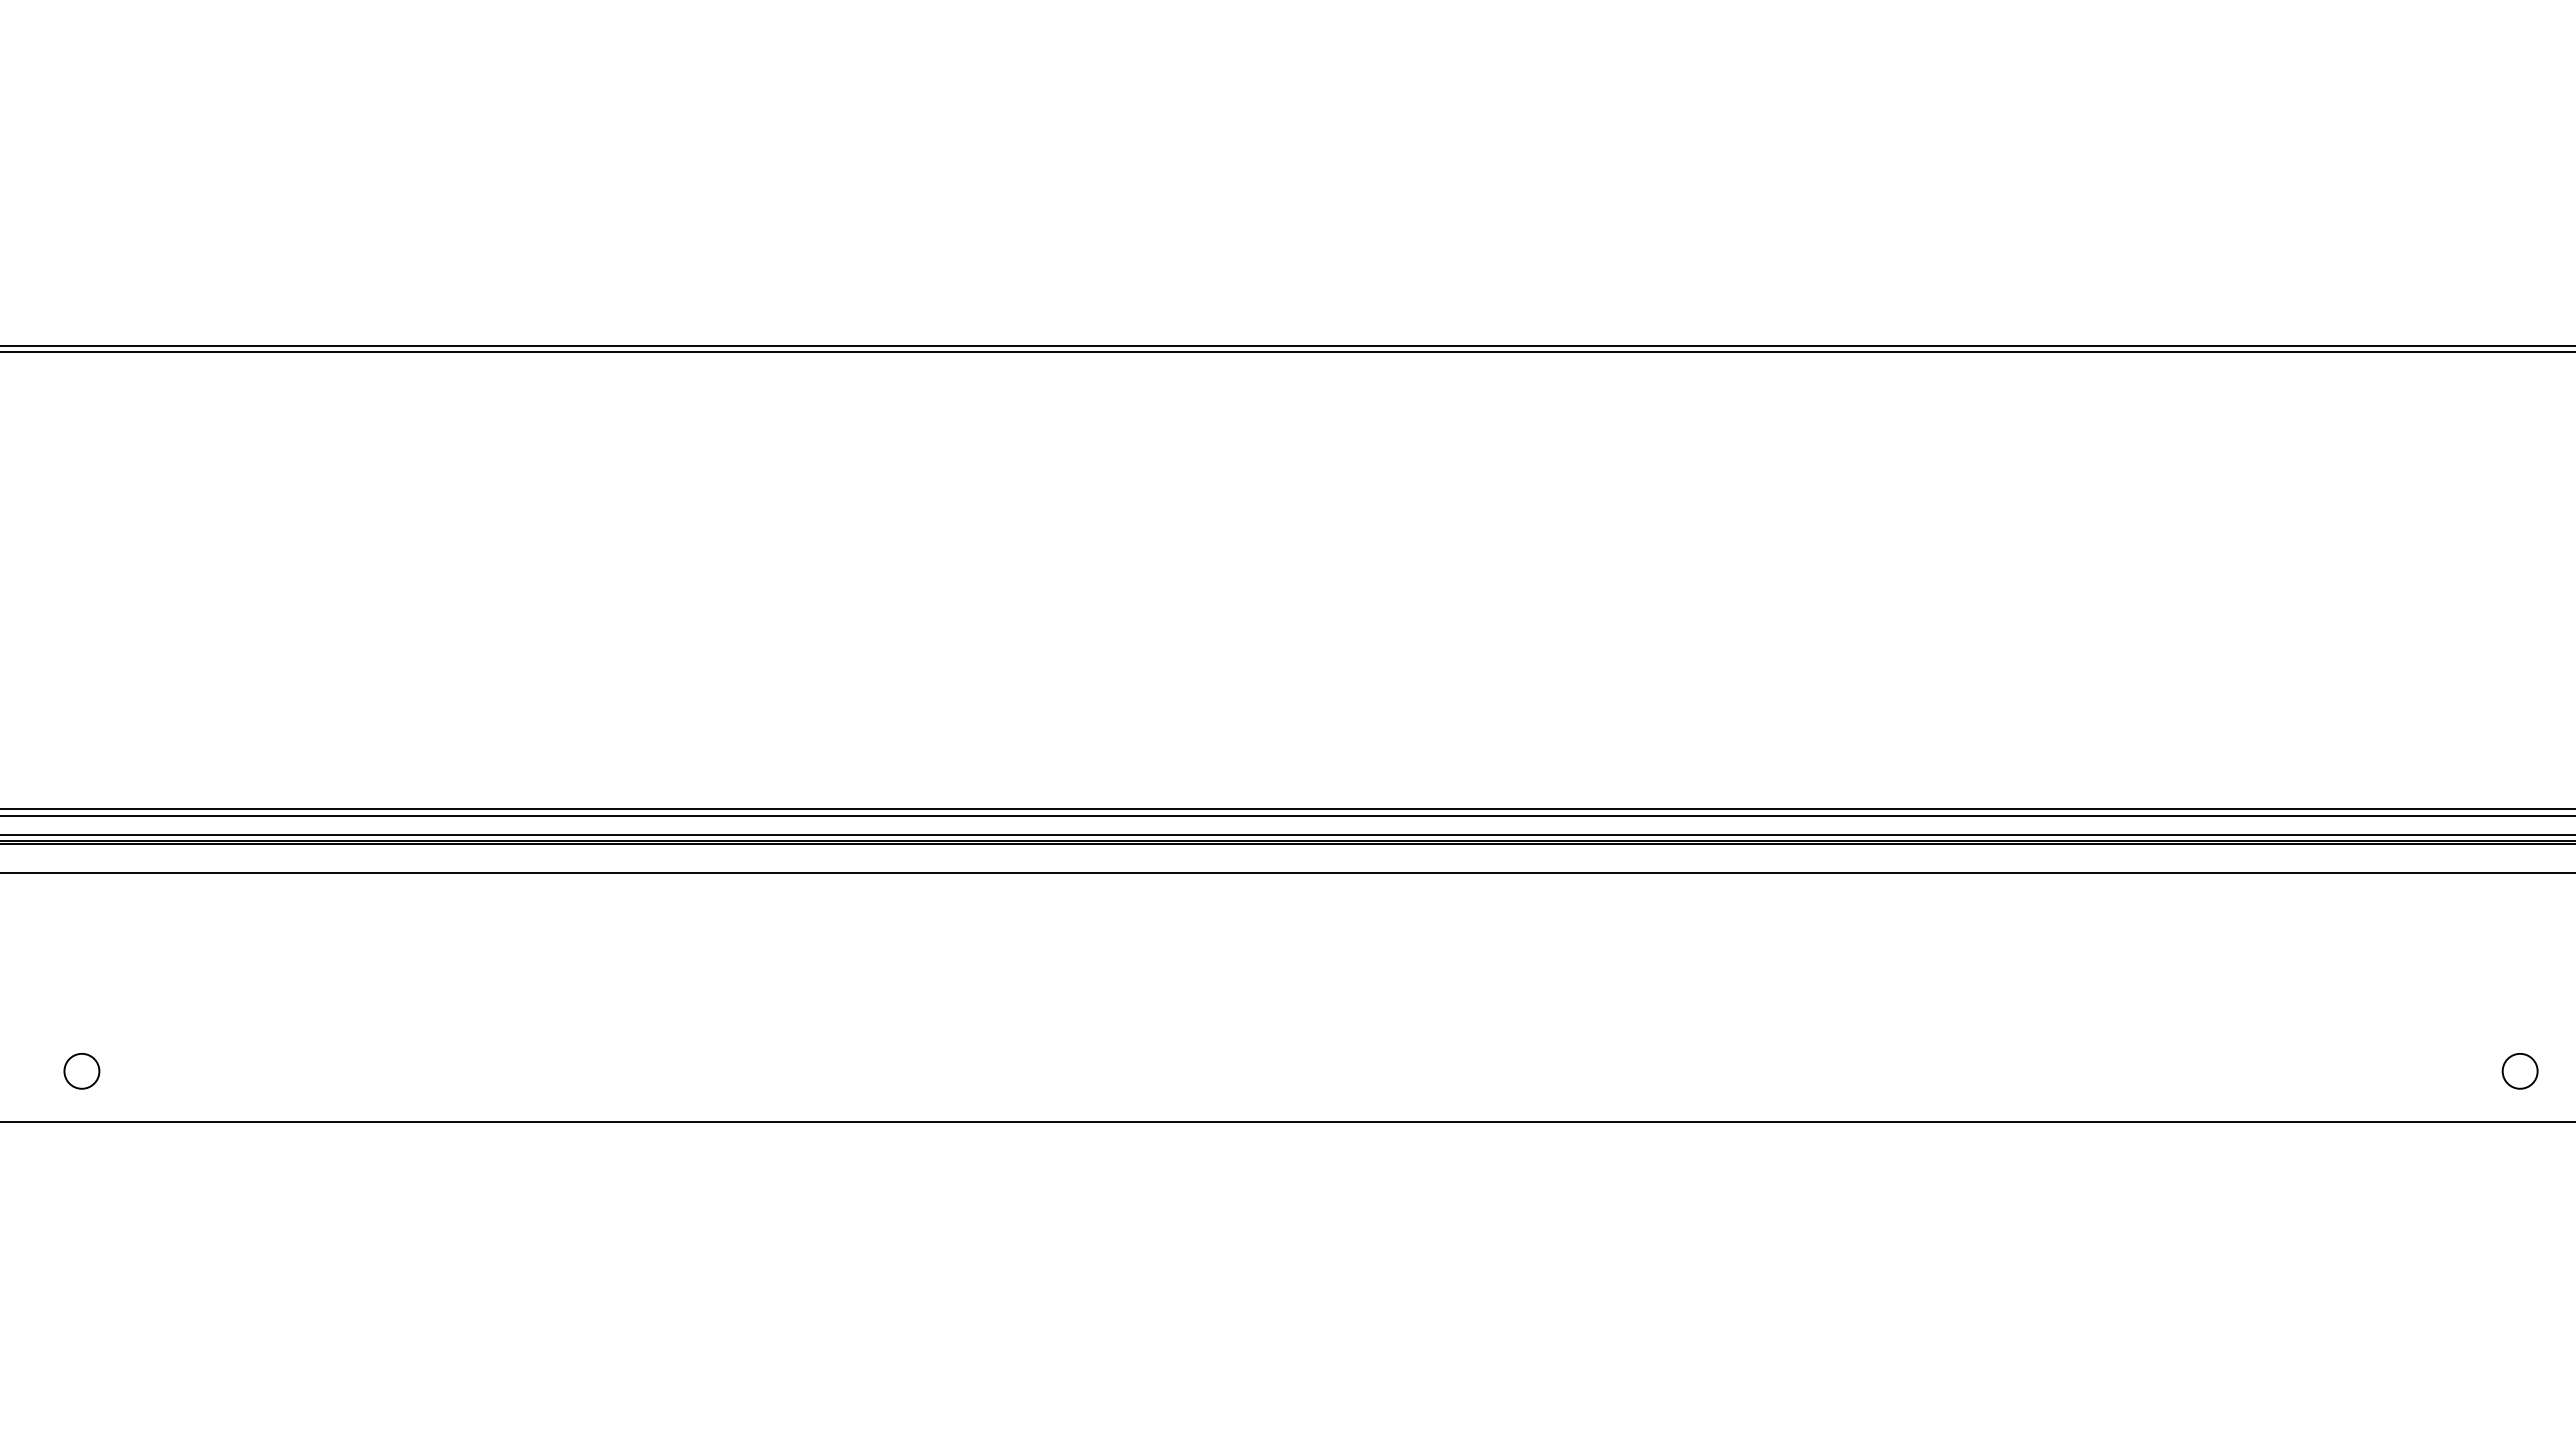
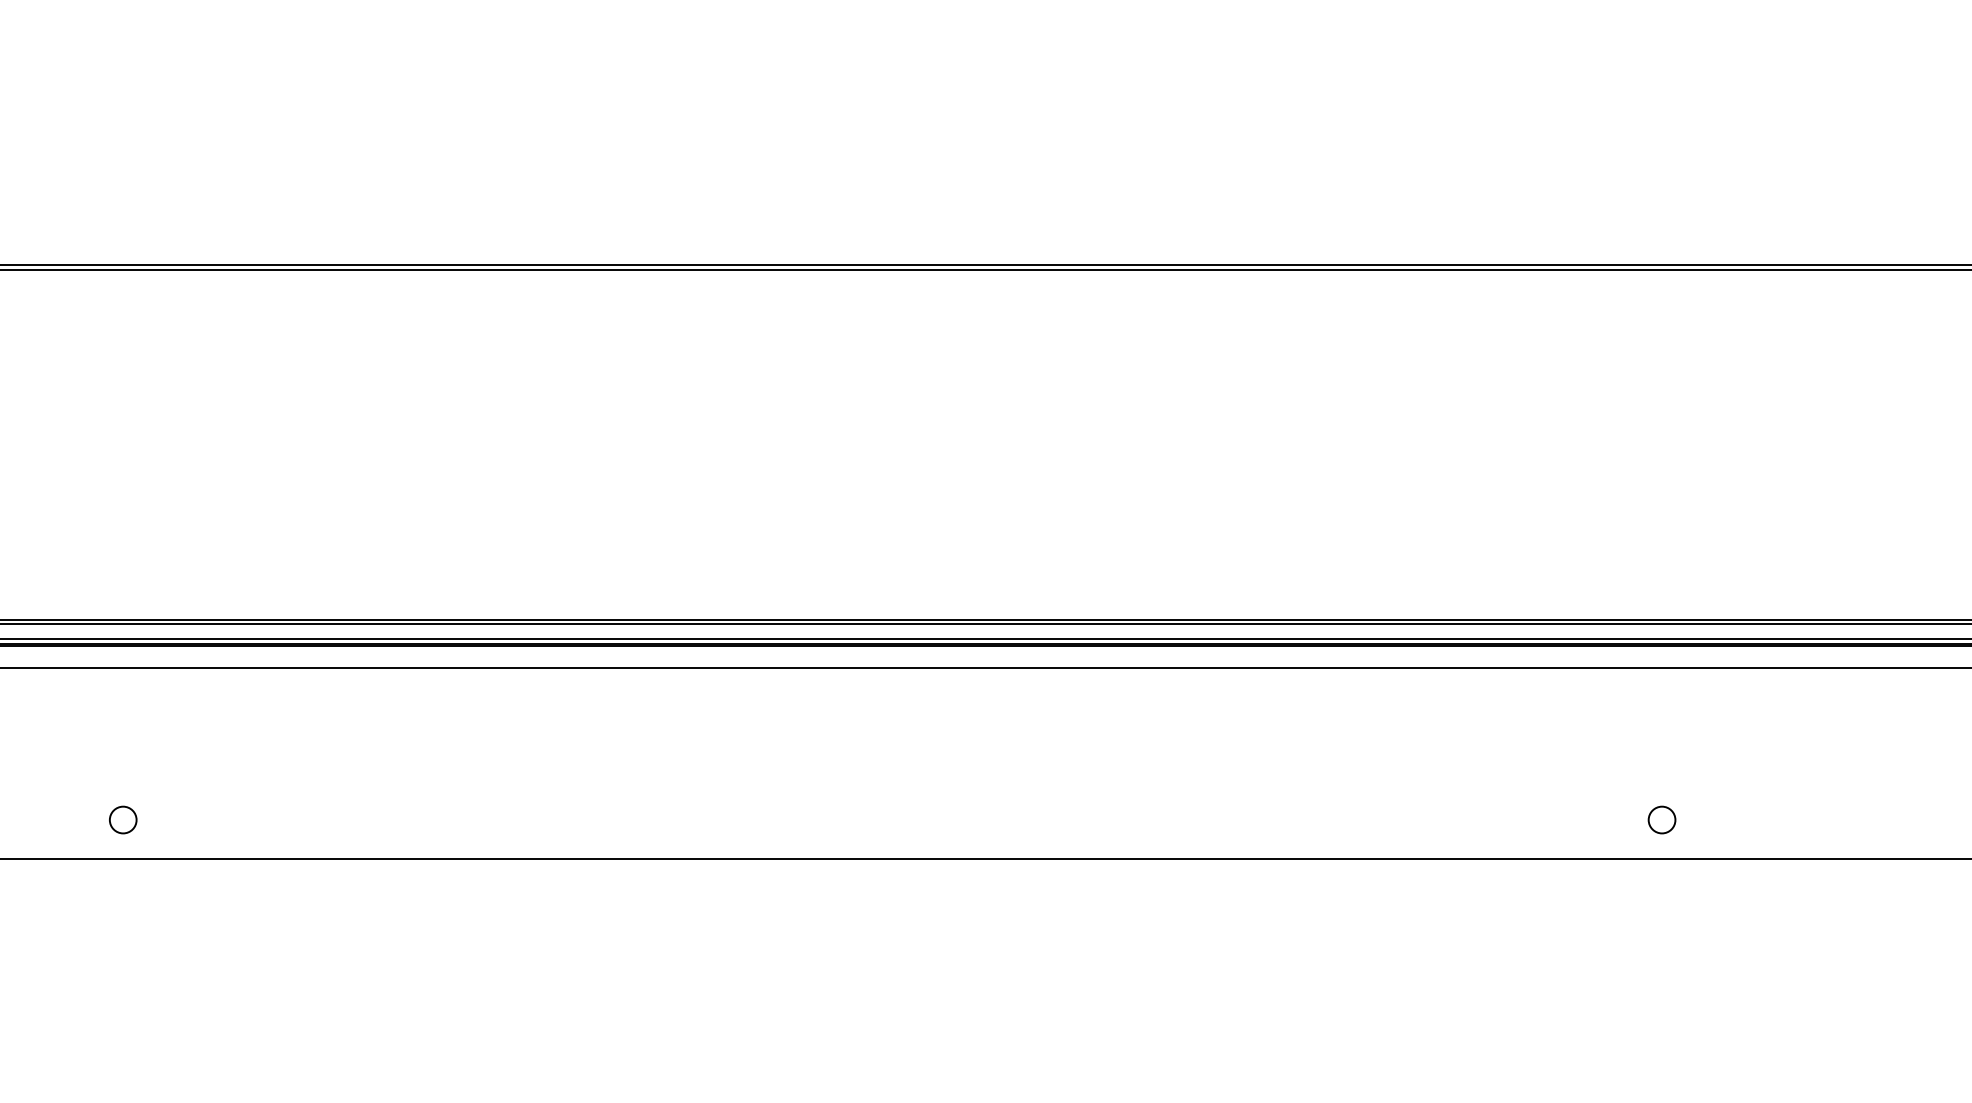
circle: (81, 1071) -> (122, 820), moved
circle: (2519, 1071) -> (1661, 820), moved

